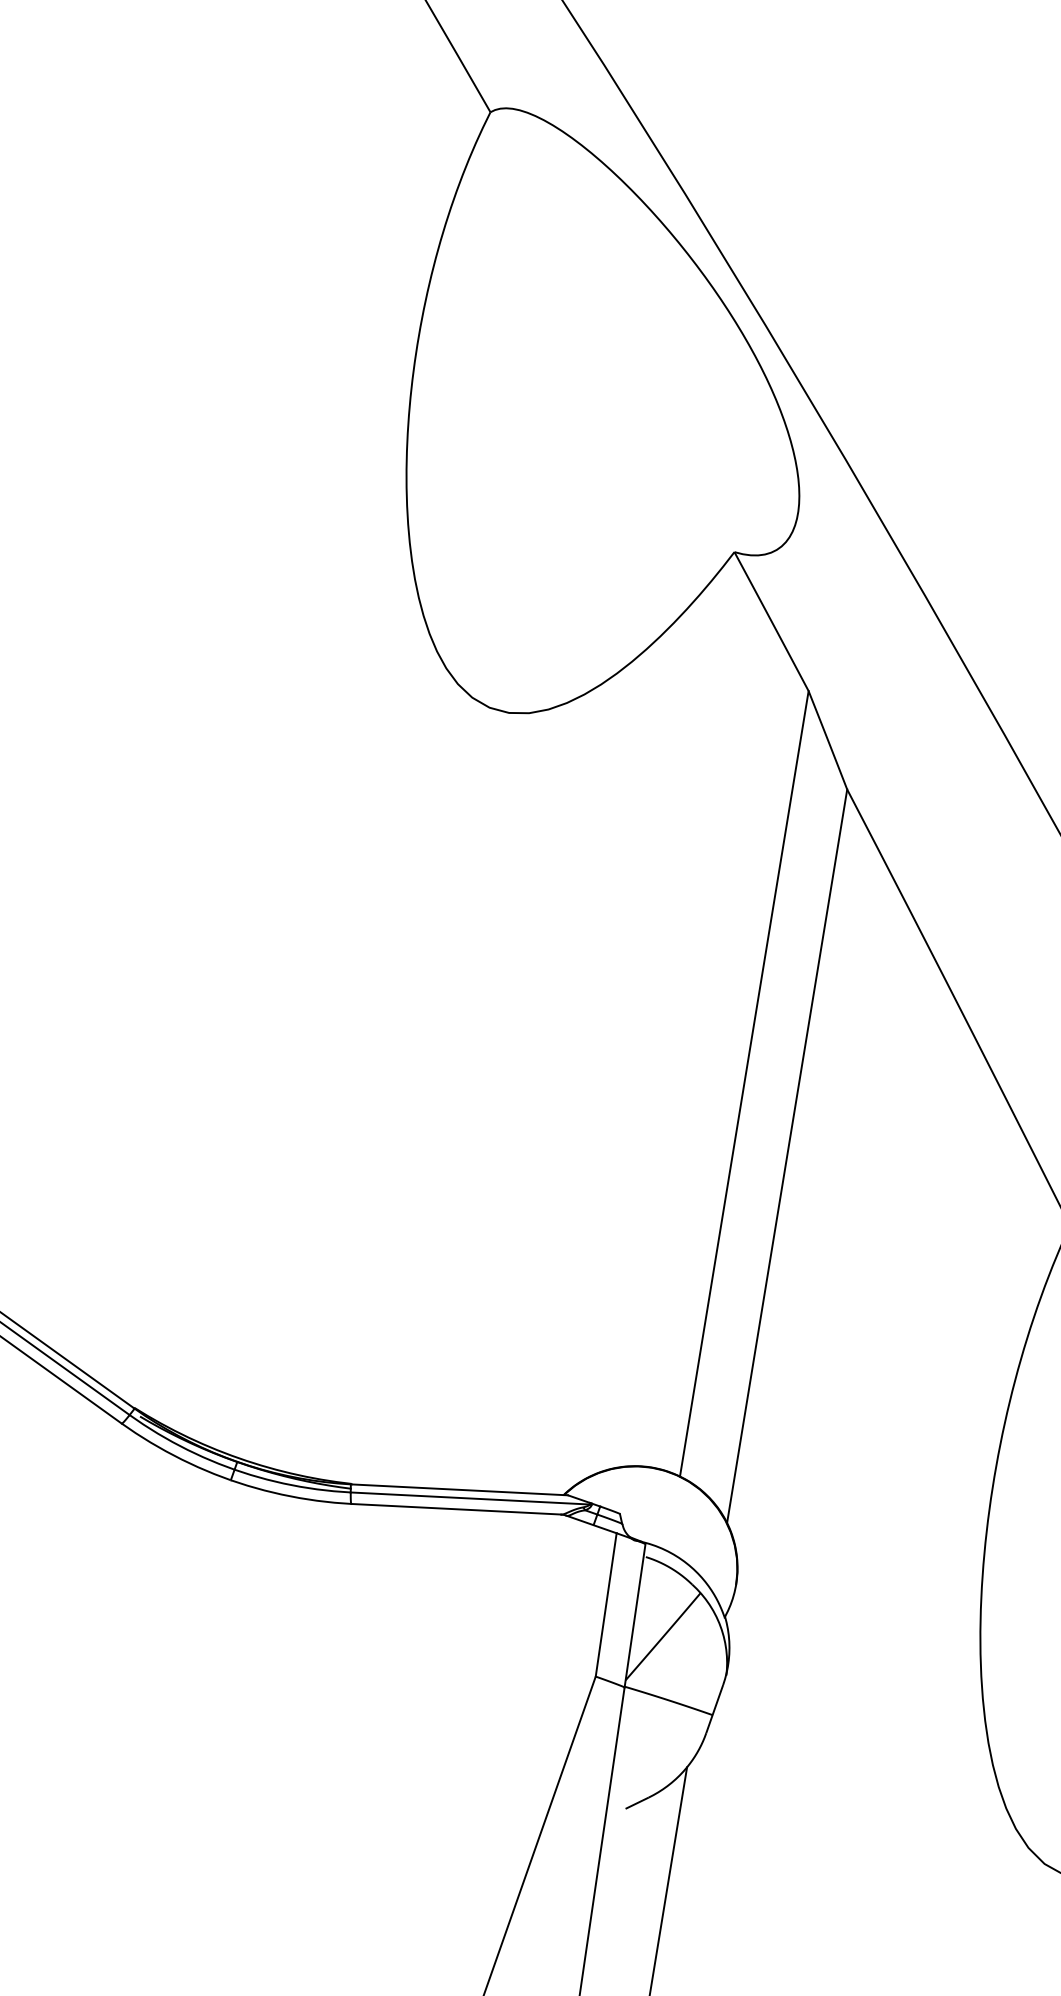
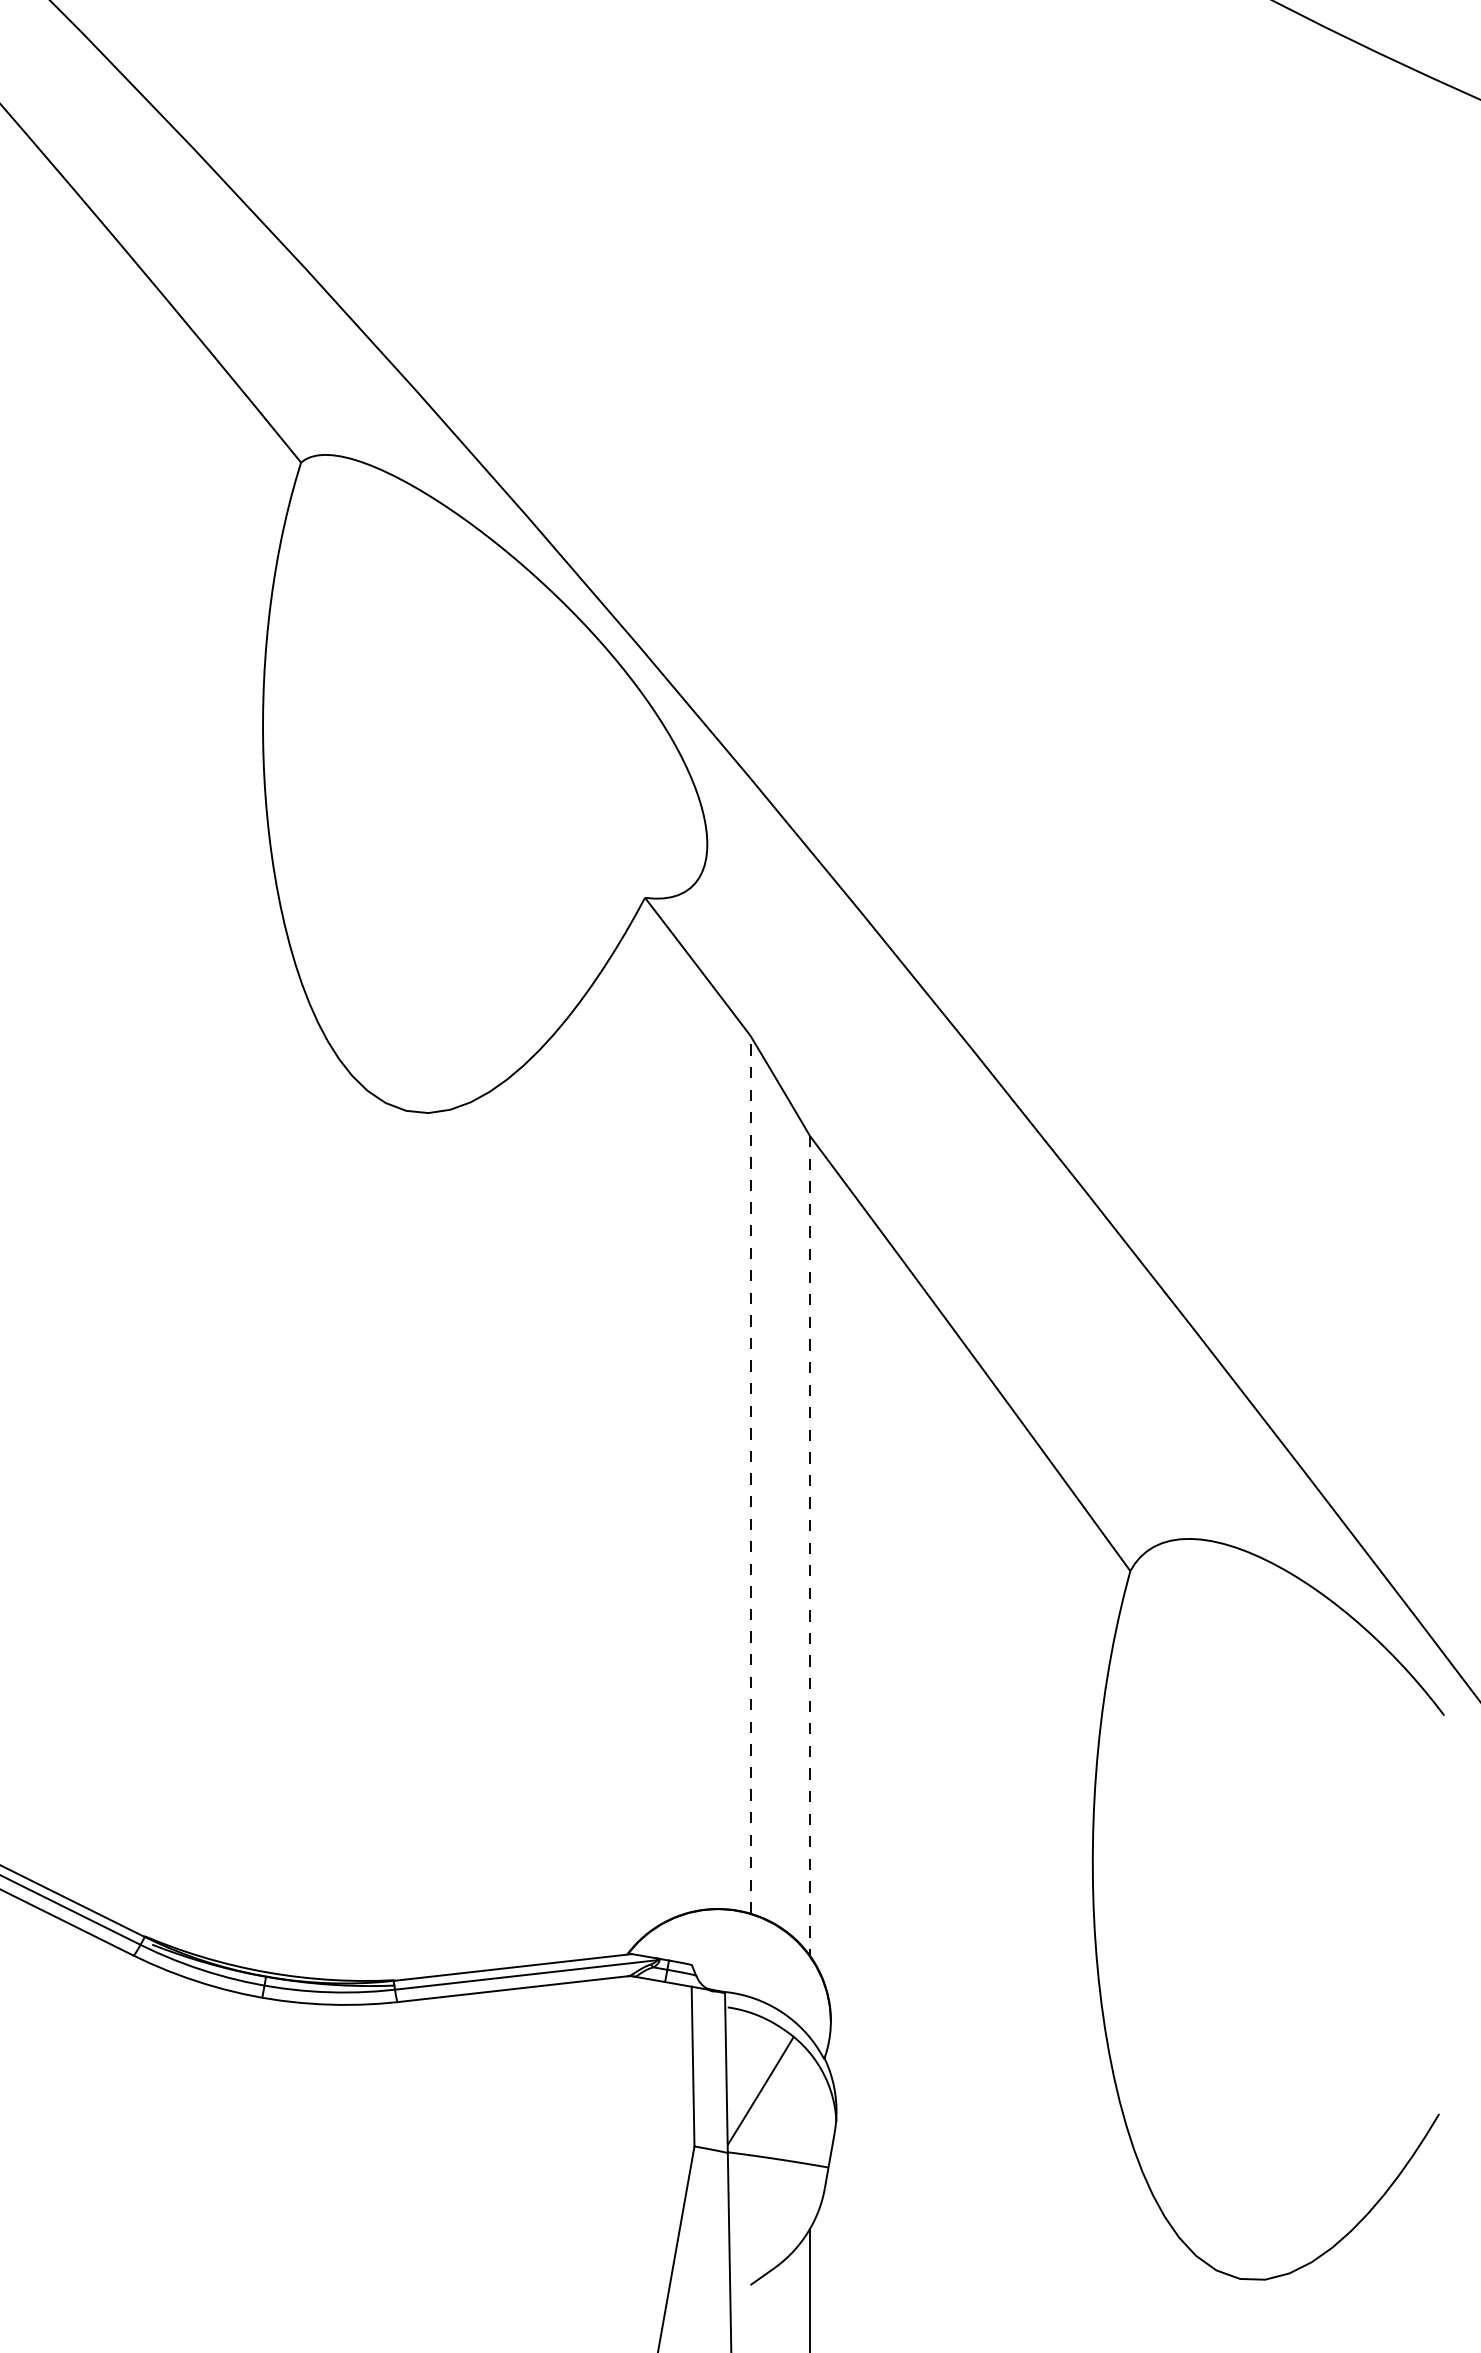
line: (744, 1083) -> (750, 1474), solid -> dashed
line: (787, 1155) -> (810, 1545), solid -> dashed

